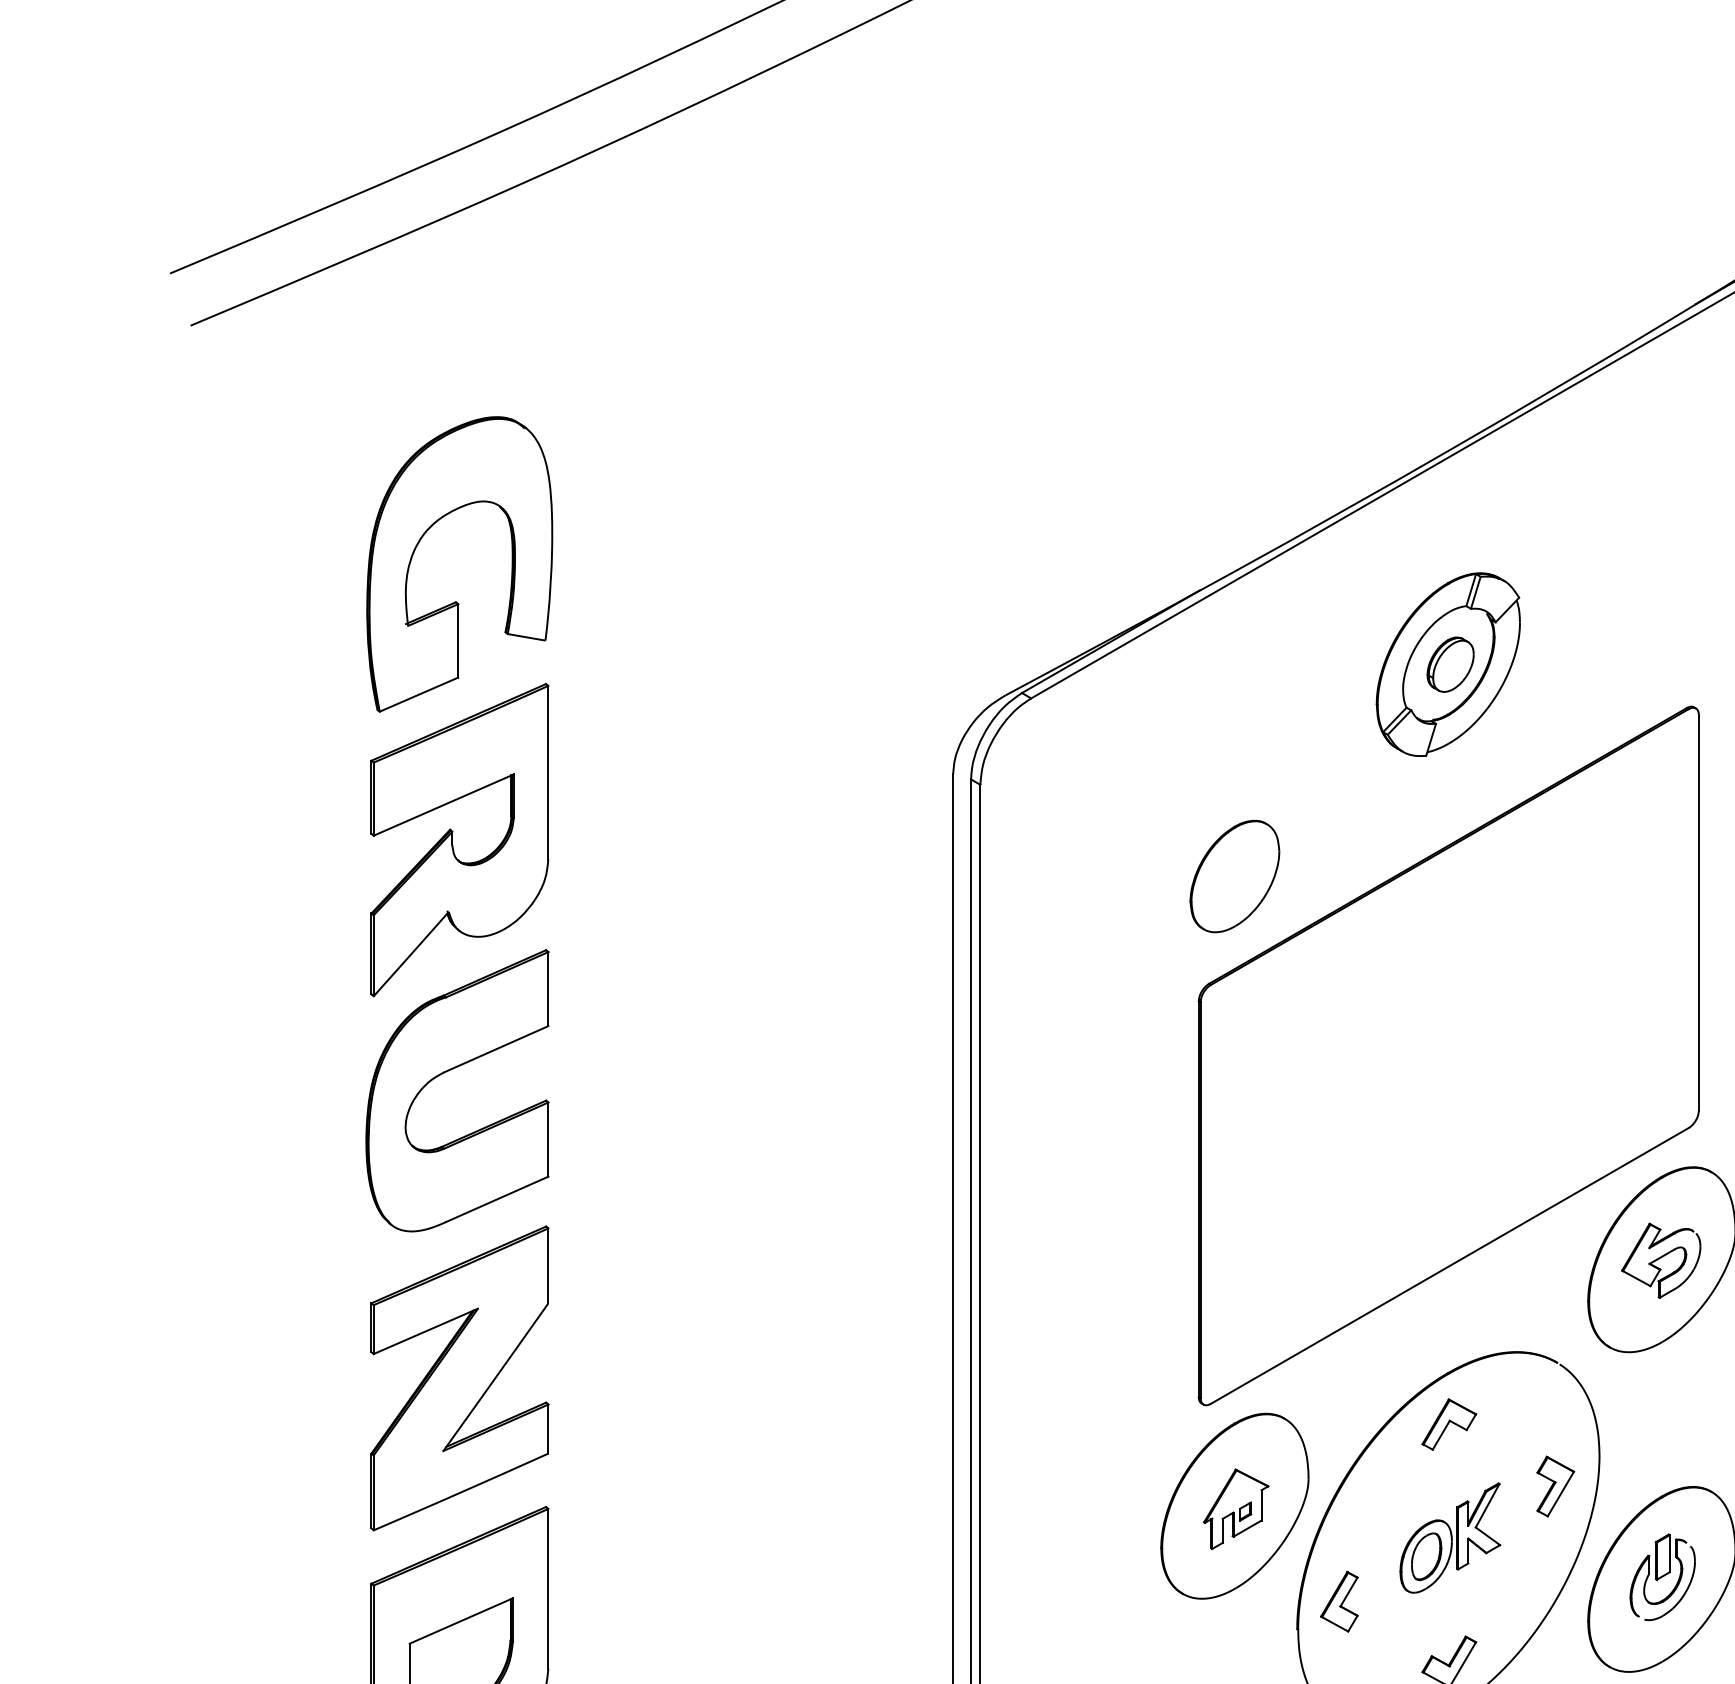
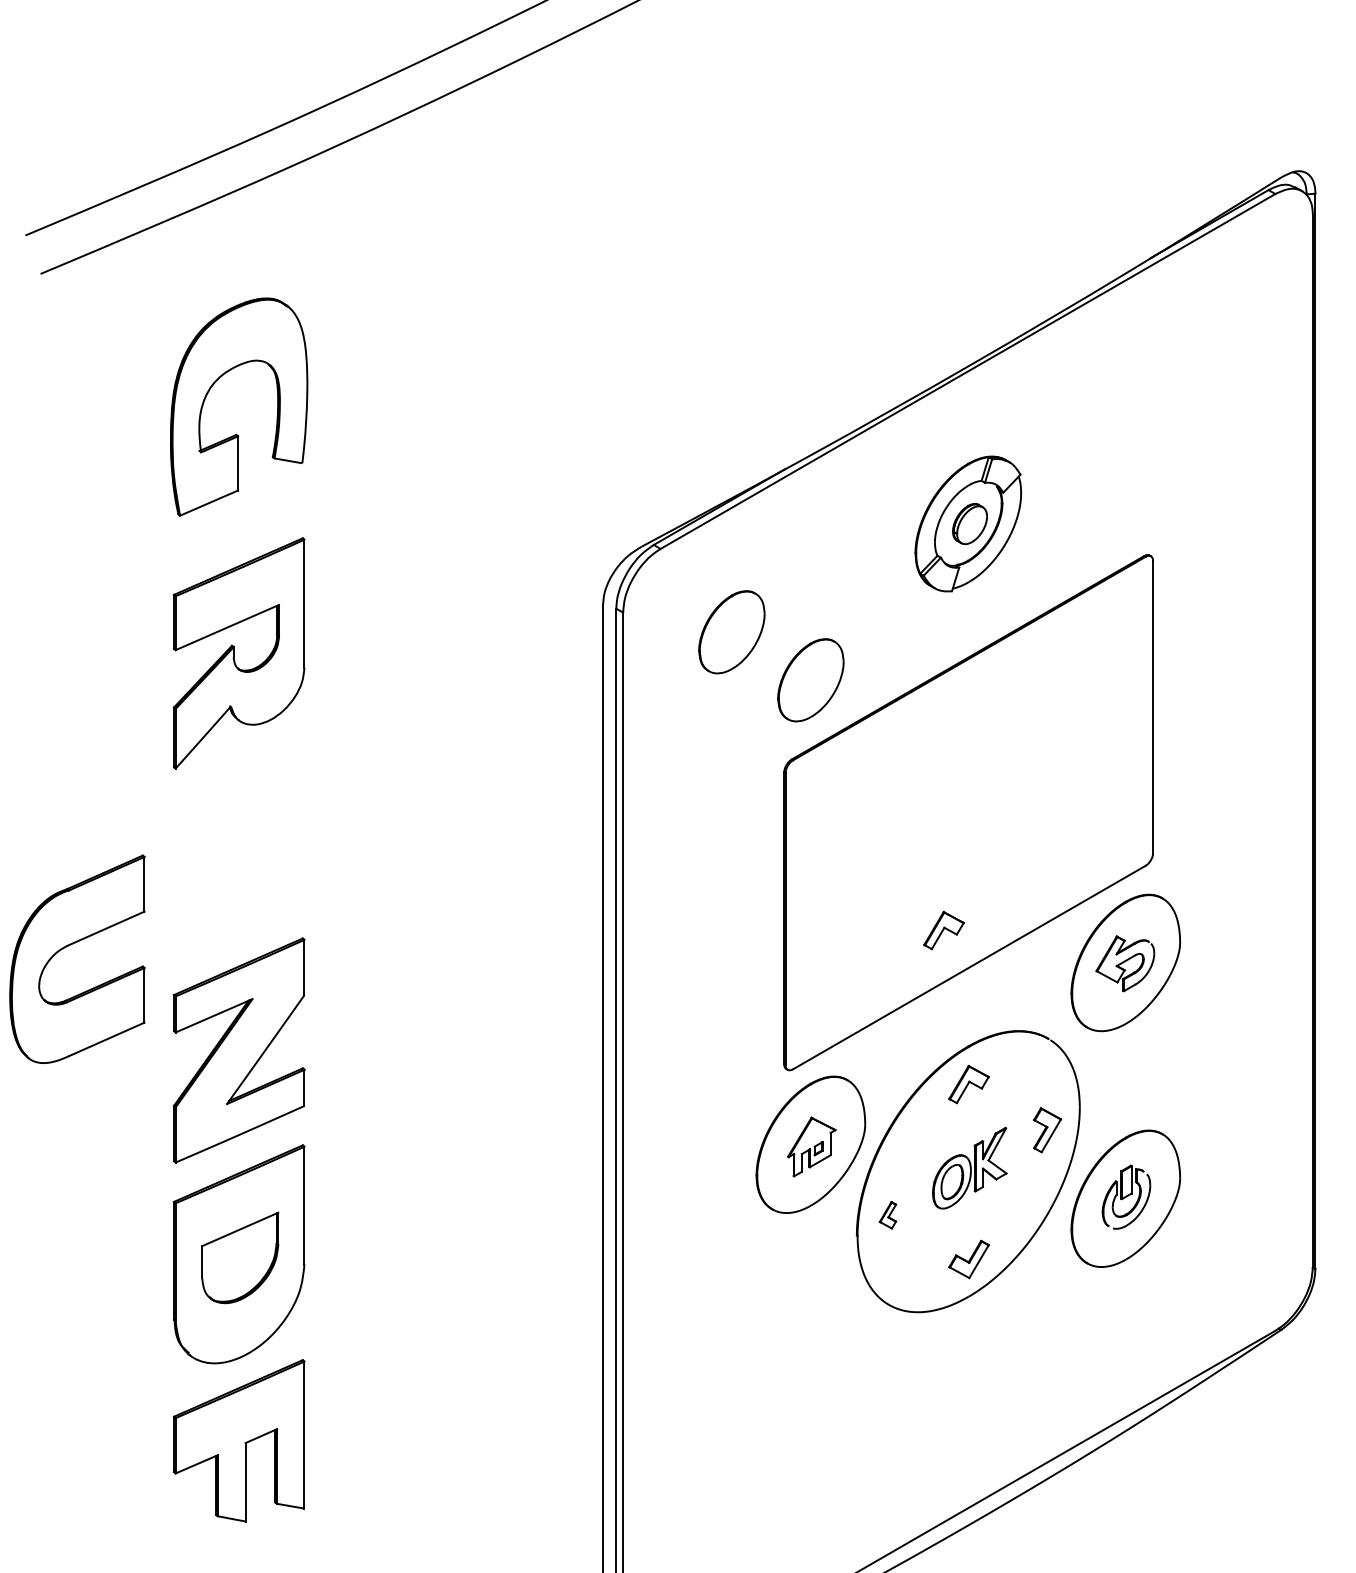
part: (456, 600) -> (236, 433), moved
part: (1127, 811) -> (731, 632), added
part: (452, 1070) -> (73, 944), moved
part: (1414, 1215) -> (943, 930), added
part: (1338, 1602) -> (887, 1215), size x0.6

